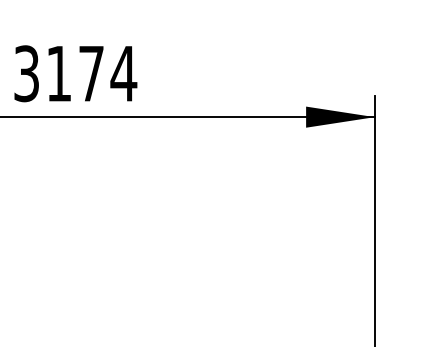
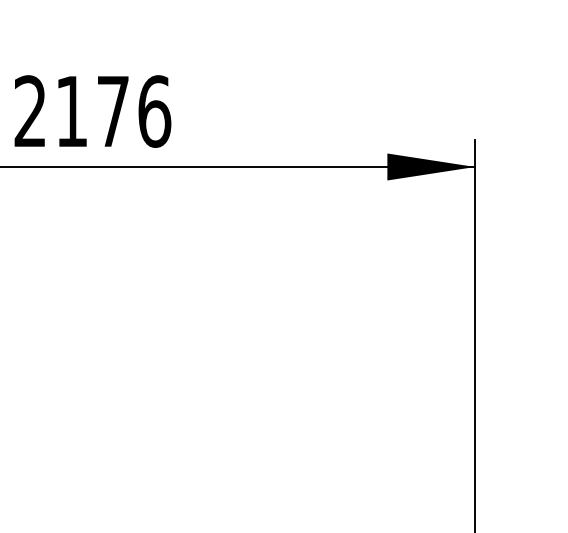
text: (75, 73) -> (92, 111), 3174 -> 2176

